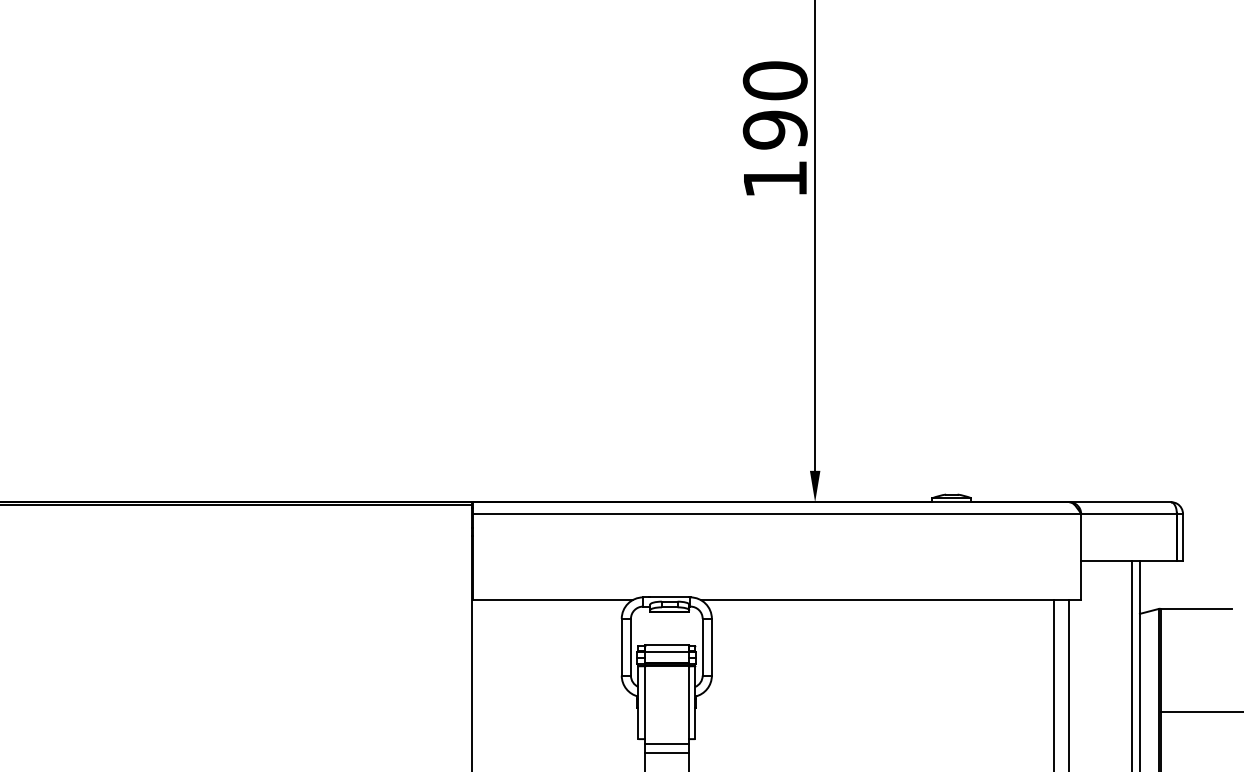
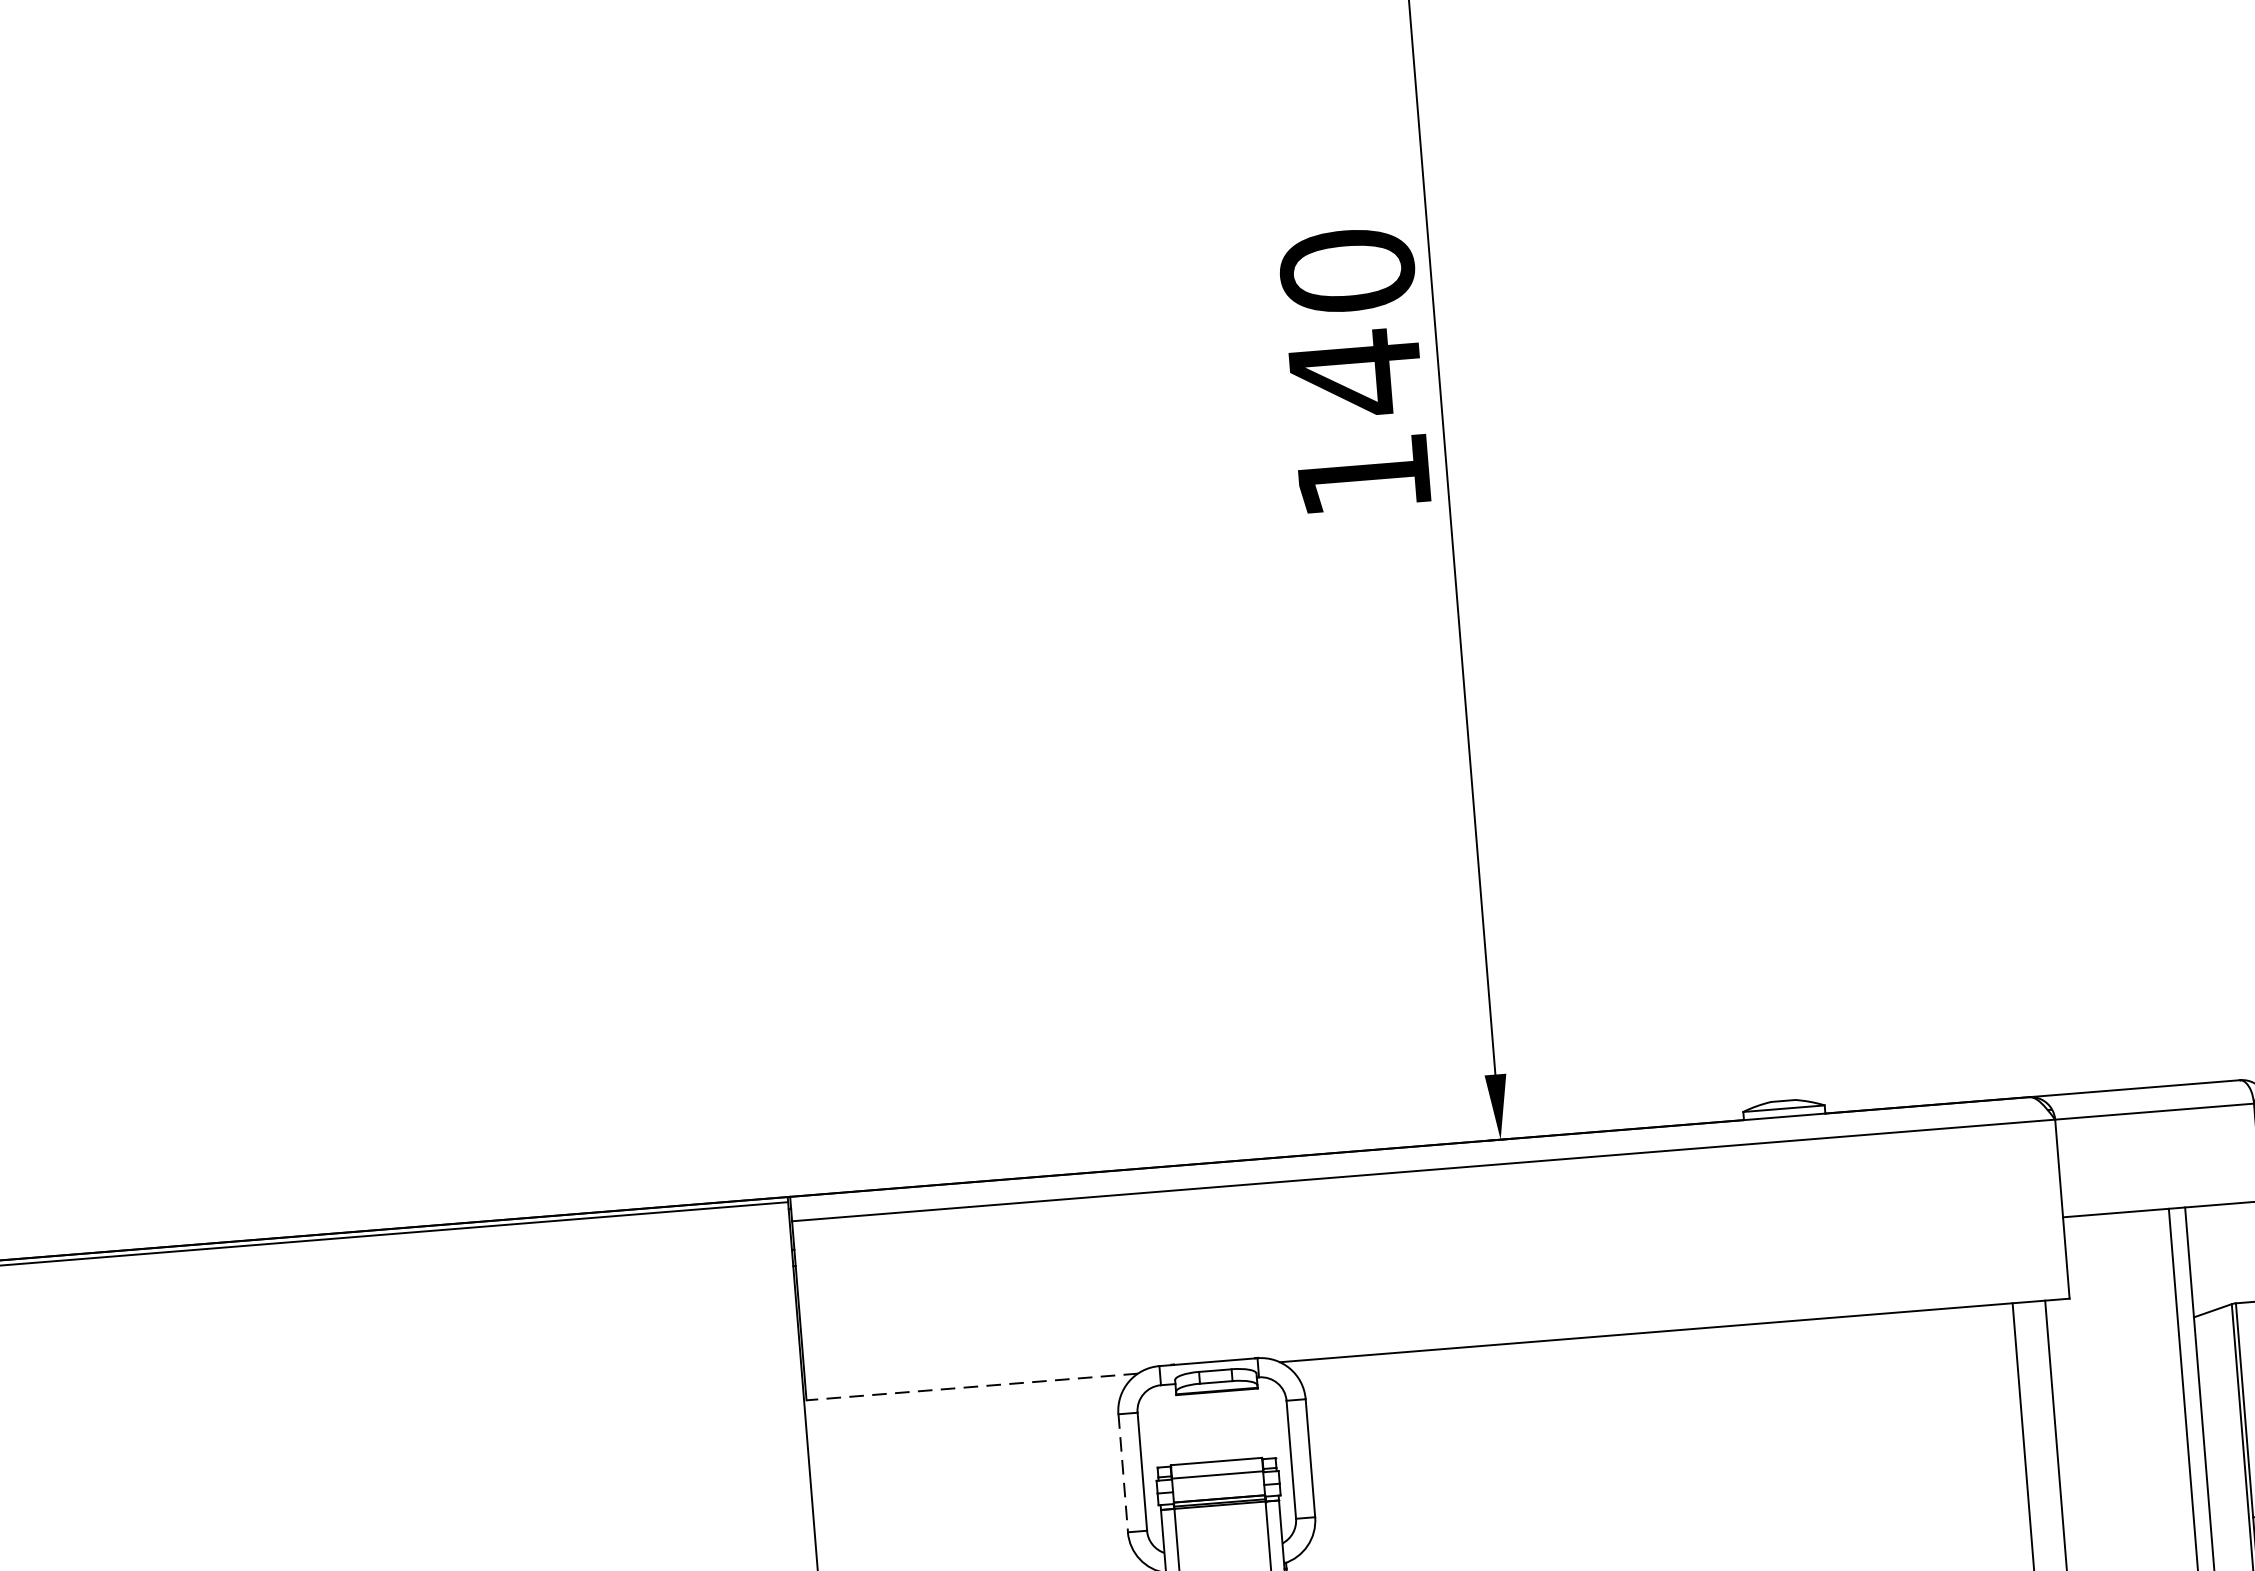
text: (774, 129) -> (1353, 372), 190 -> 140
line: (552, 600) -> (971, 1387), solid -> dashed
line: (621, 647) -> (1122, 1473), solid -> dashed

